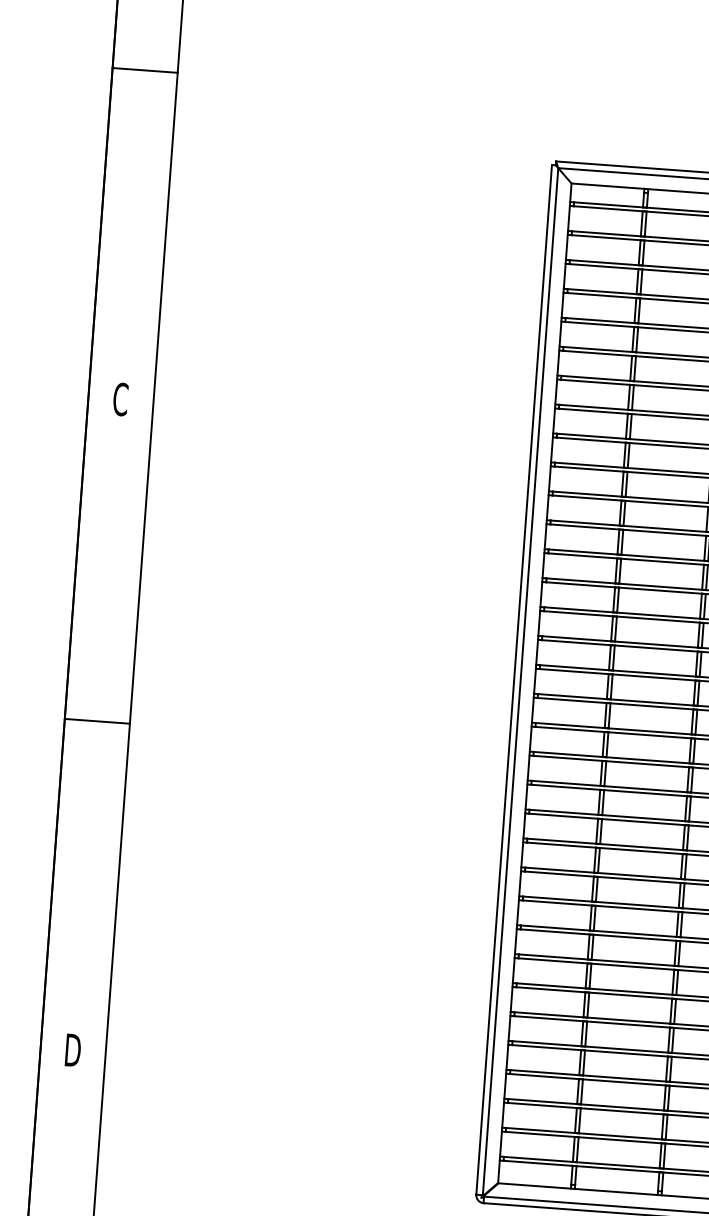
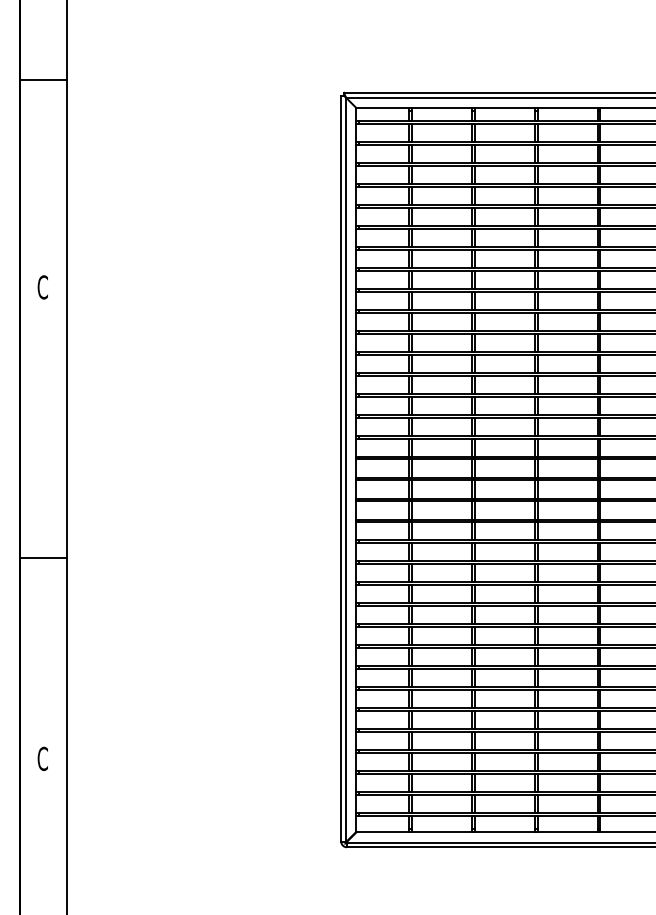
line: (144, 70) -> (42, 80), moved
line: (96, 721) -> (42, 557), moved
text: (72, 1049) -> (42, 758), D -> C

